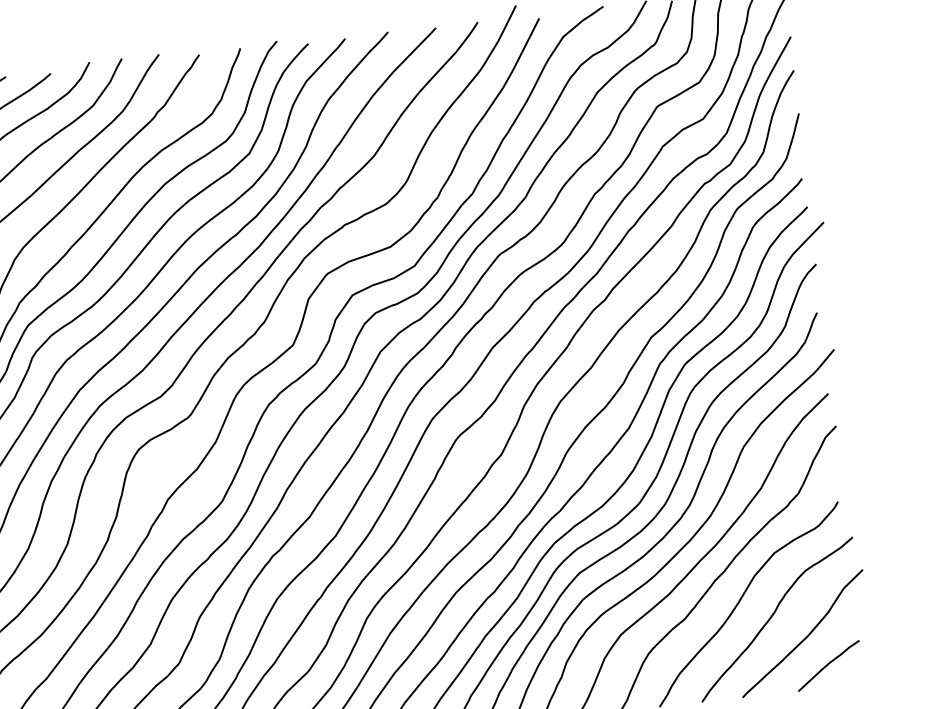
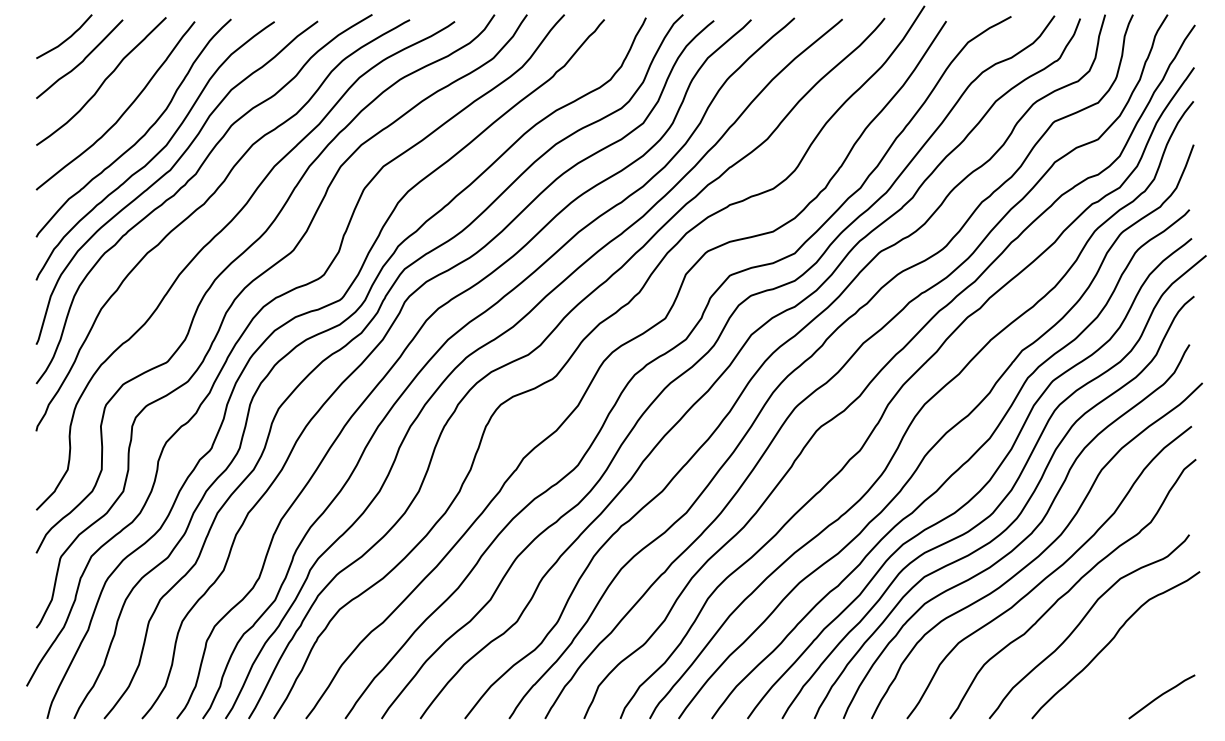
curve: (806, 635) -> (1143, 664), removed

